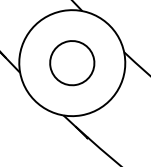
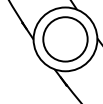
circle: (72, 63) -> (65, 39), size x1.67

